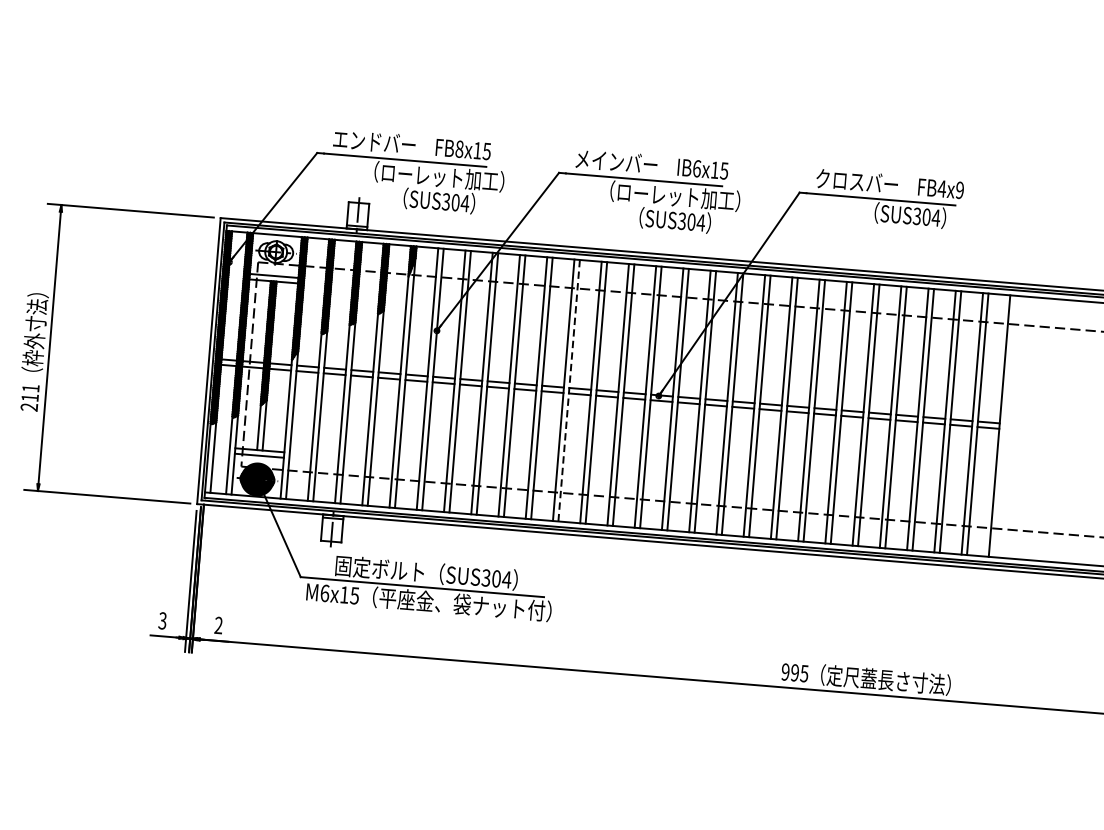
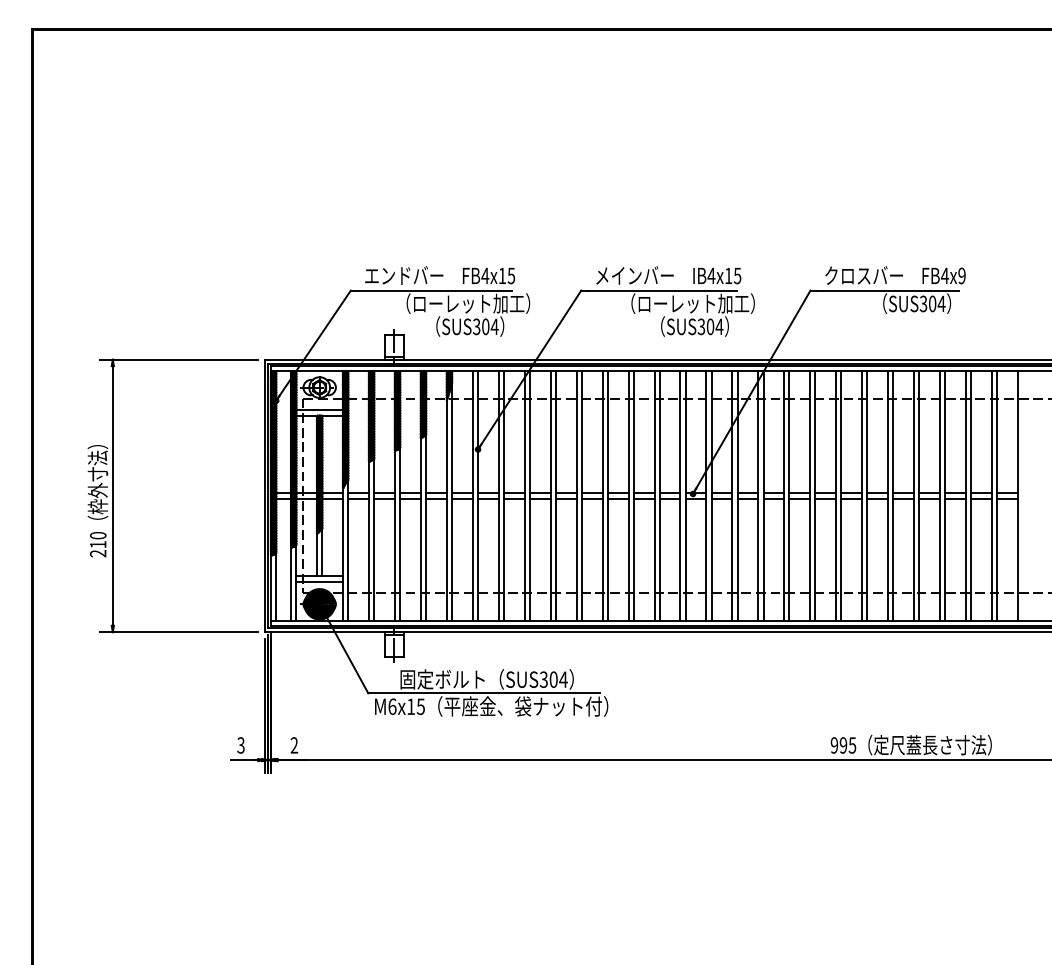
text: (459, 148) -> (485, 275), FB8x15 -> FB4x15
text: (697, 168) -> (711, 275), IB6x15 -> IB4x15
text: (30, 388) -> (97, 535), 211 -> 210
line: (568, 390) -> (607, 495), dashed -> solid

